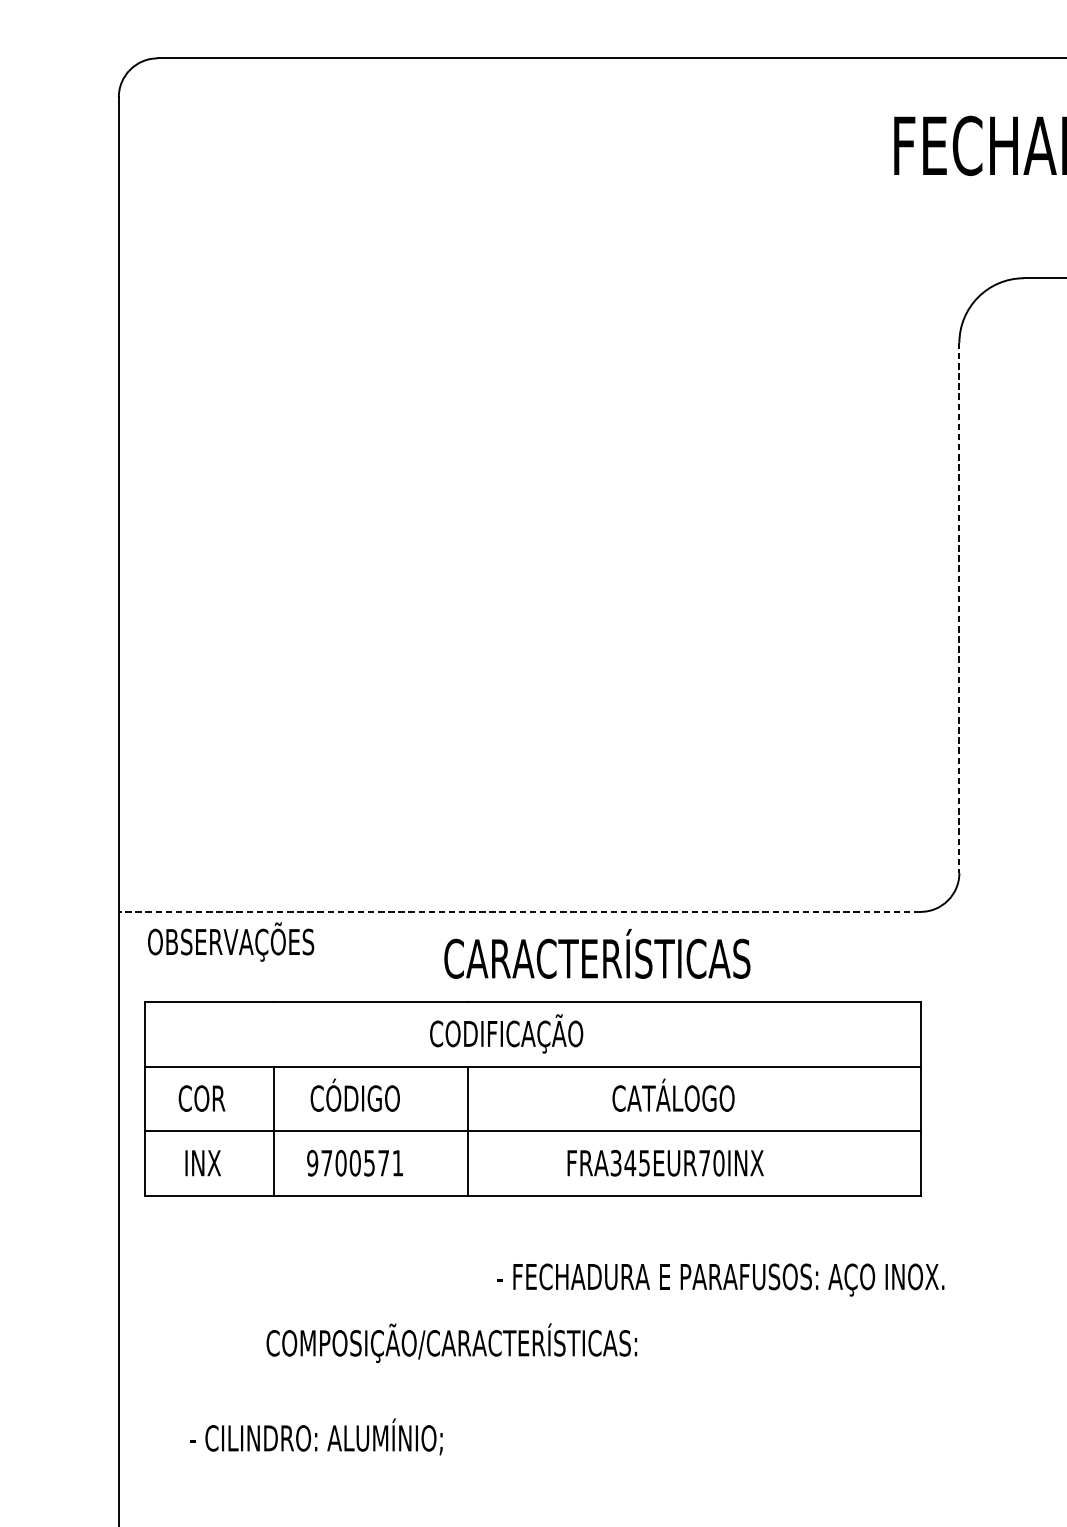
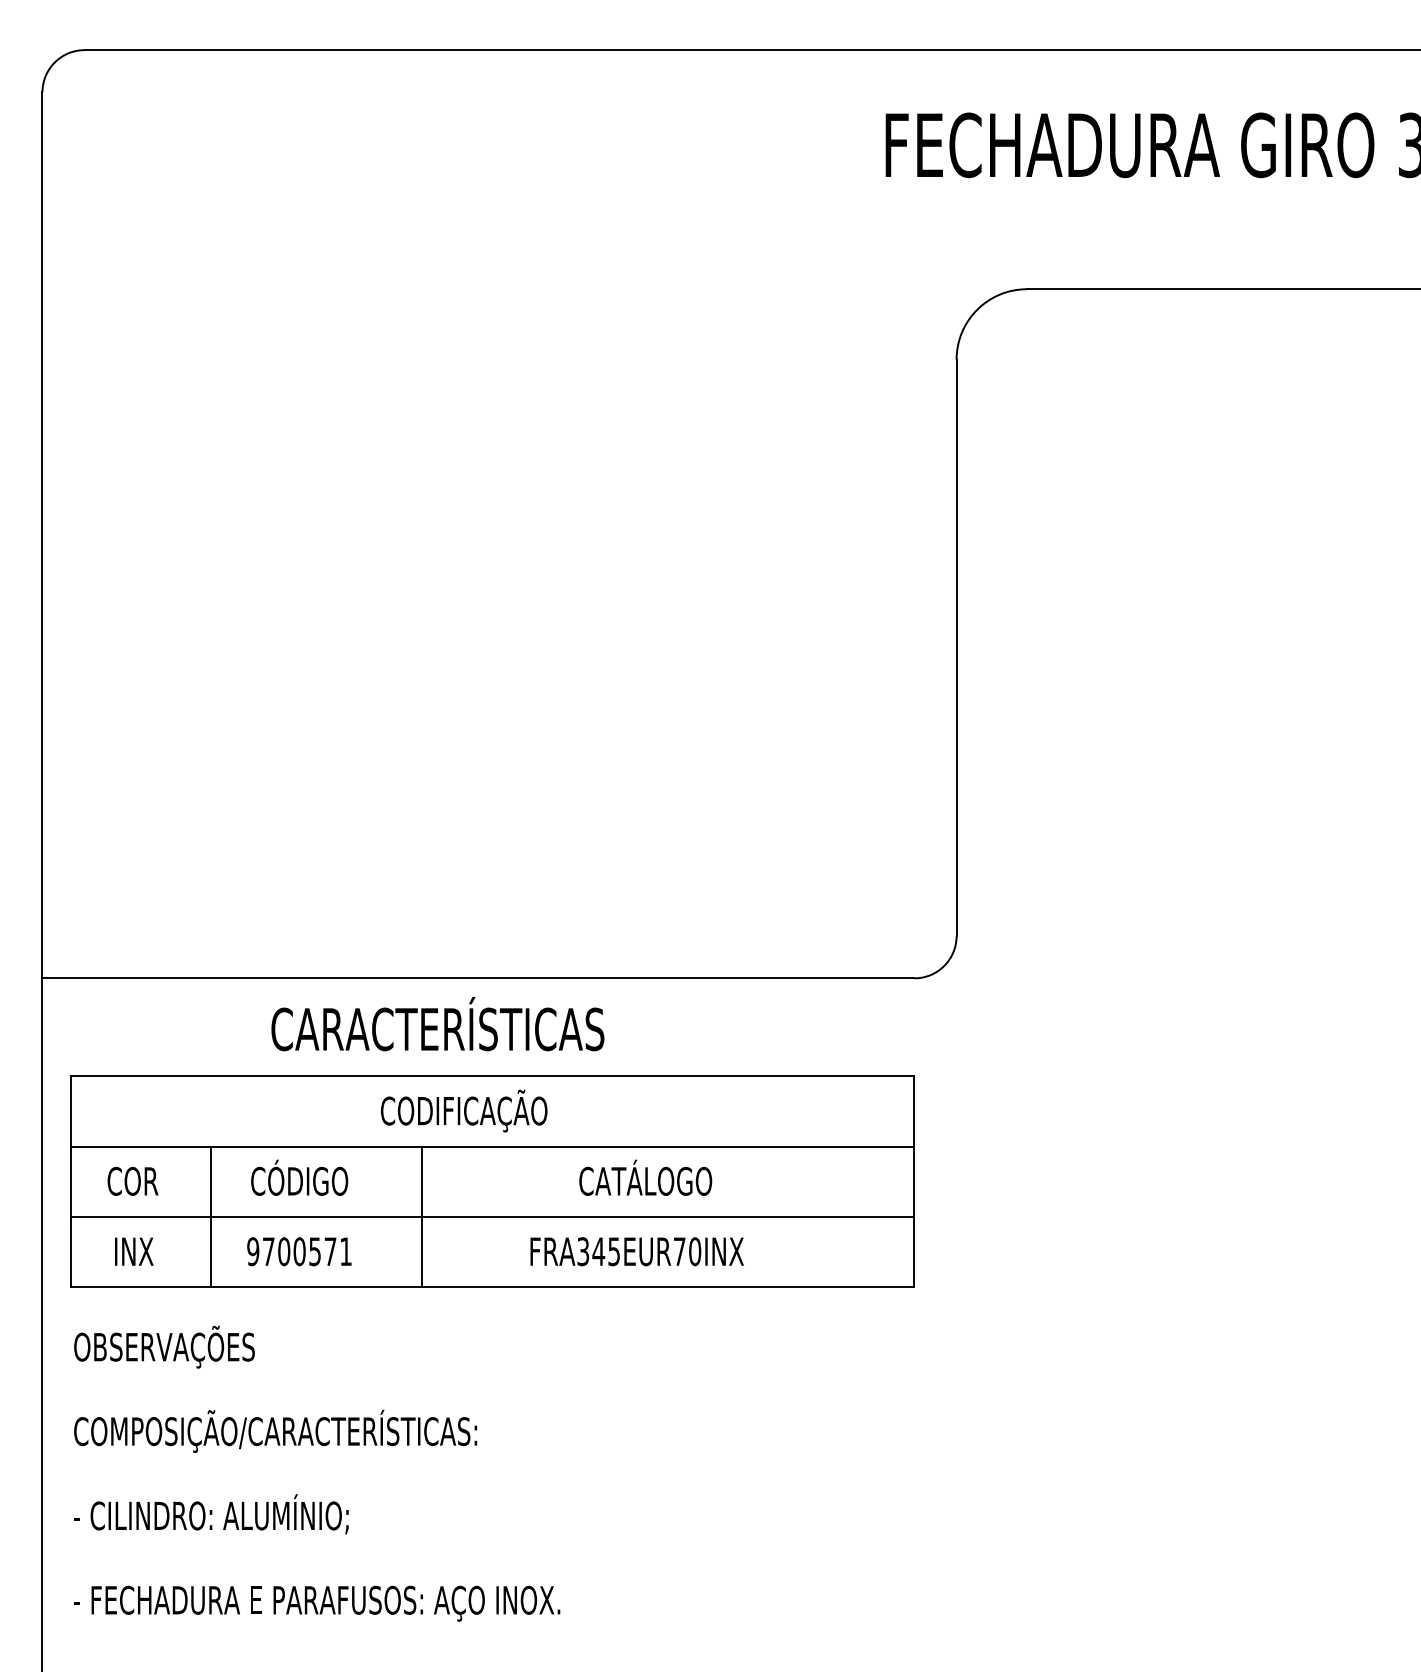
line: (959, 608) -> (956, 648), dashed -> solid
line: (519, 912) -> (478, 978), dashed -> solid
text: (231, 941) -> (164, 1346), moved
text: (597, 953) -> (437, 1023), moved
text: (721, 1279) -> (317, 1603), moved
text: (451, 1342) -> (275, 1430), moved
text: (316, 1437) -> (211, 1514), moved

